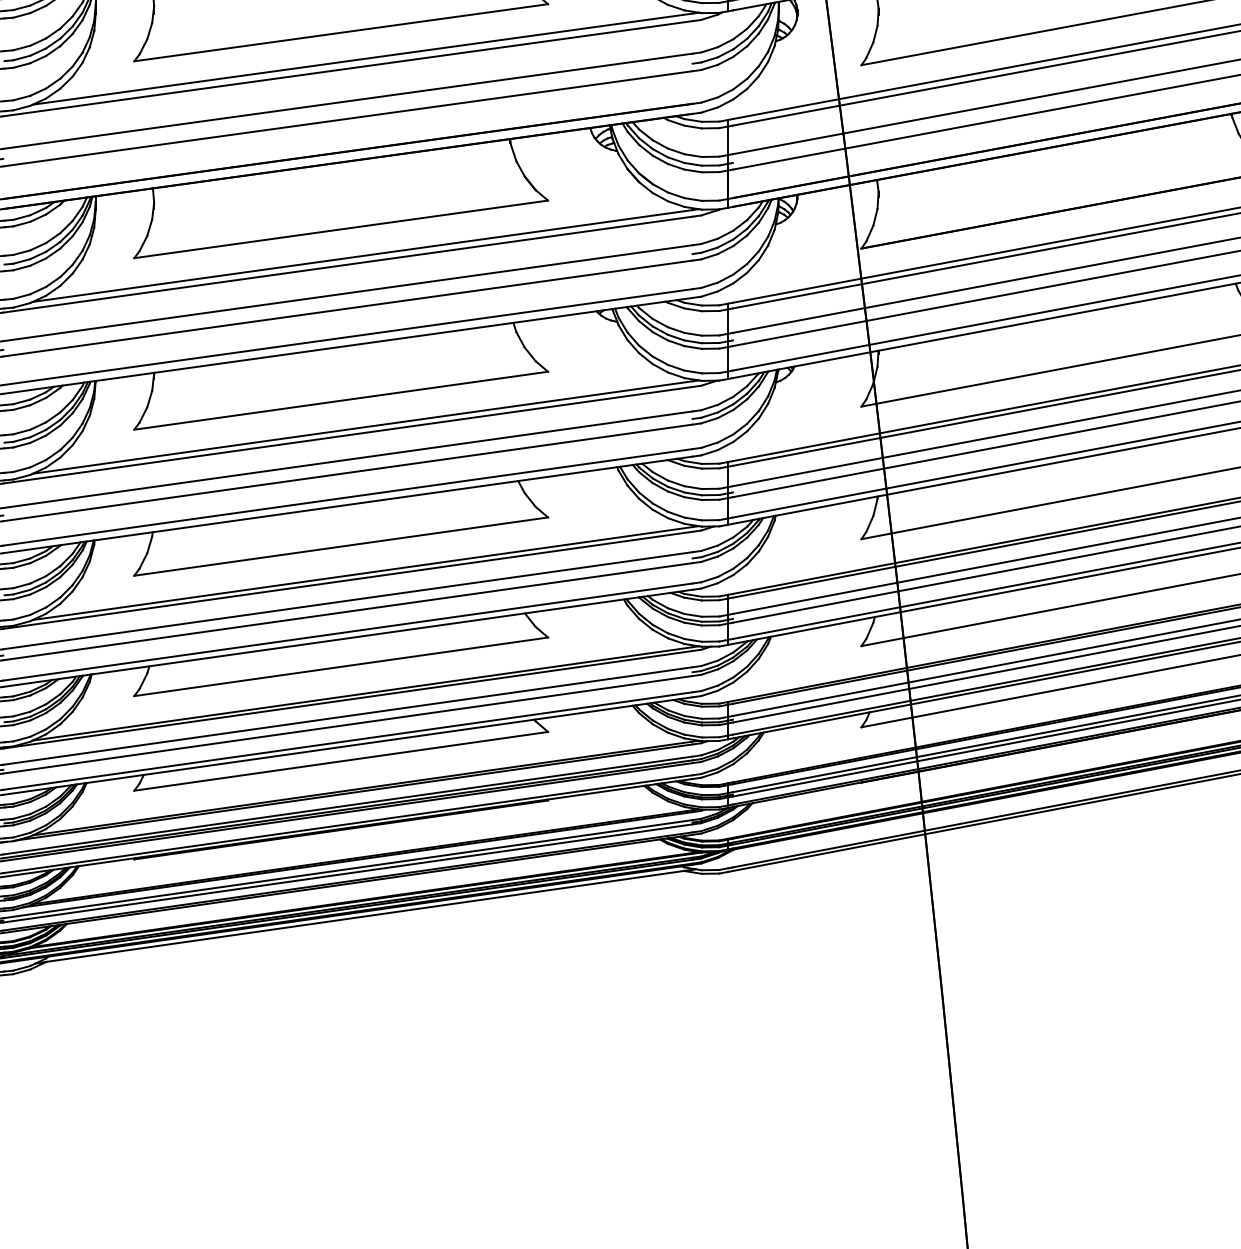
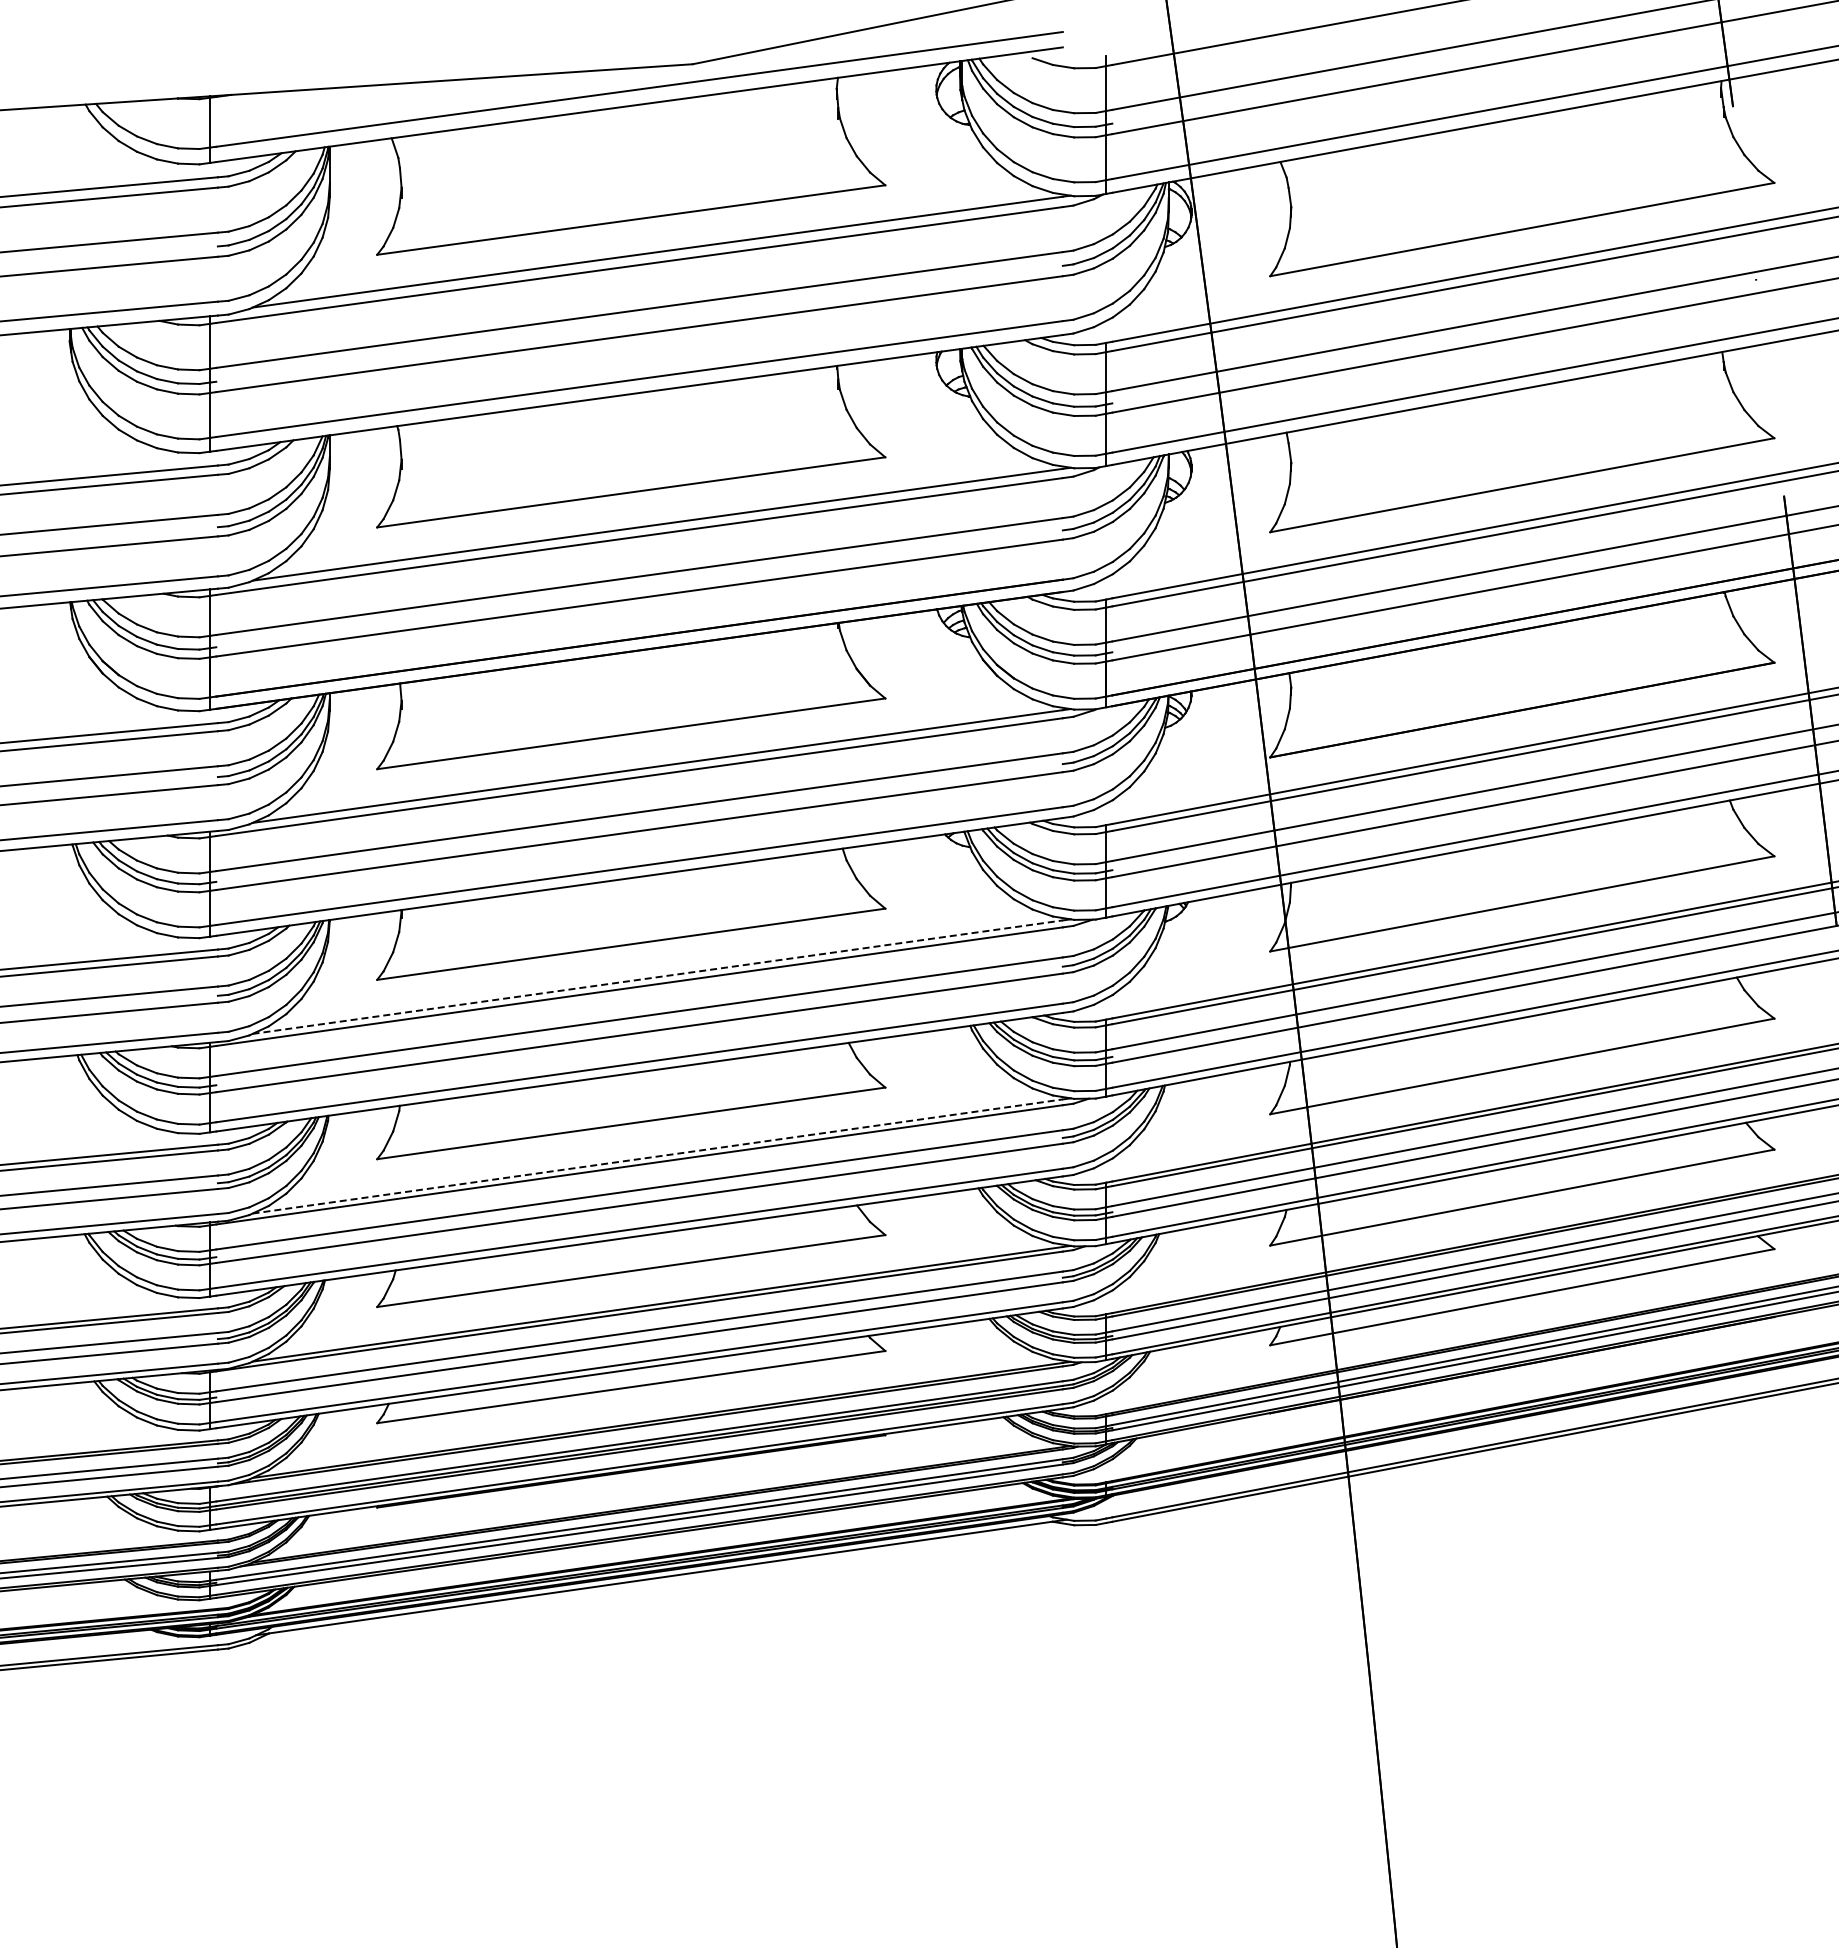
line: (363, 427) -> (658, 977), solid -> dashed
line: (363, 573) -> (658, 1156), solid -> dashed

